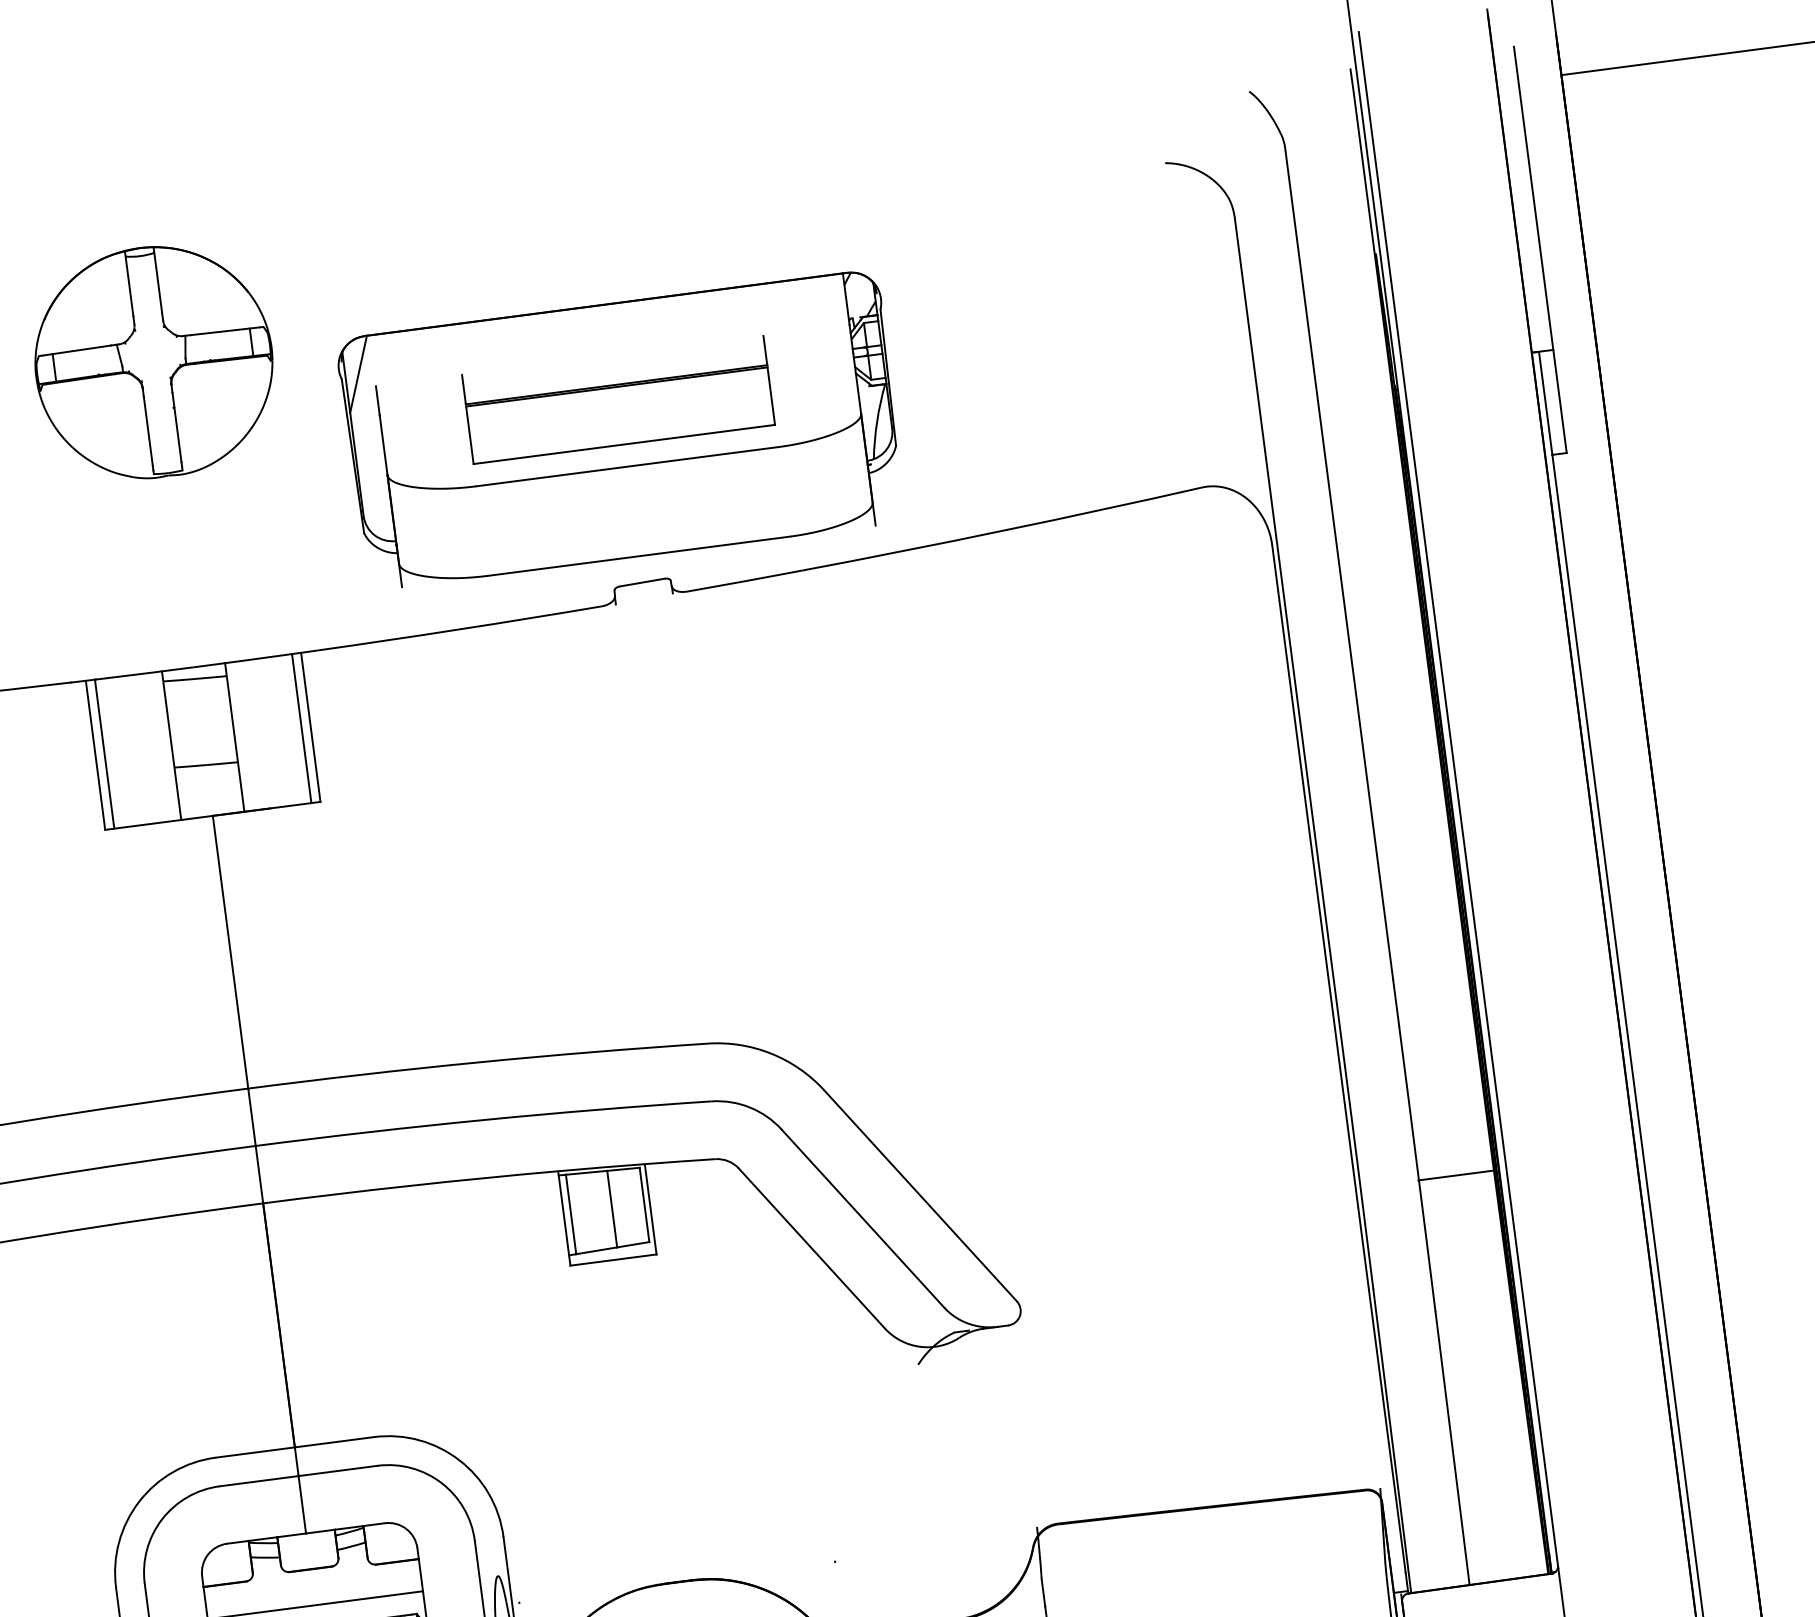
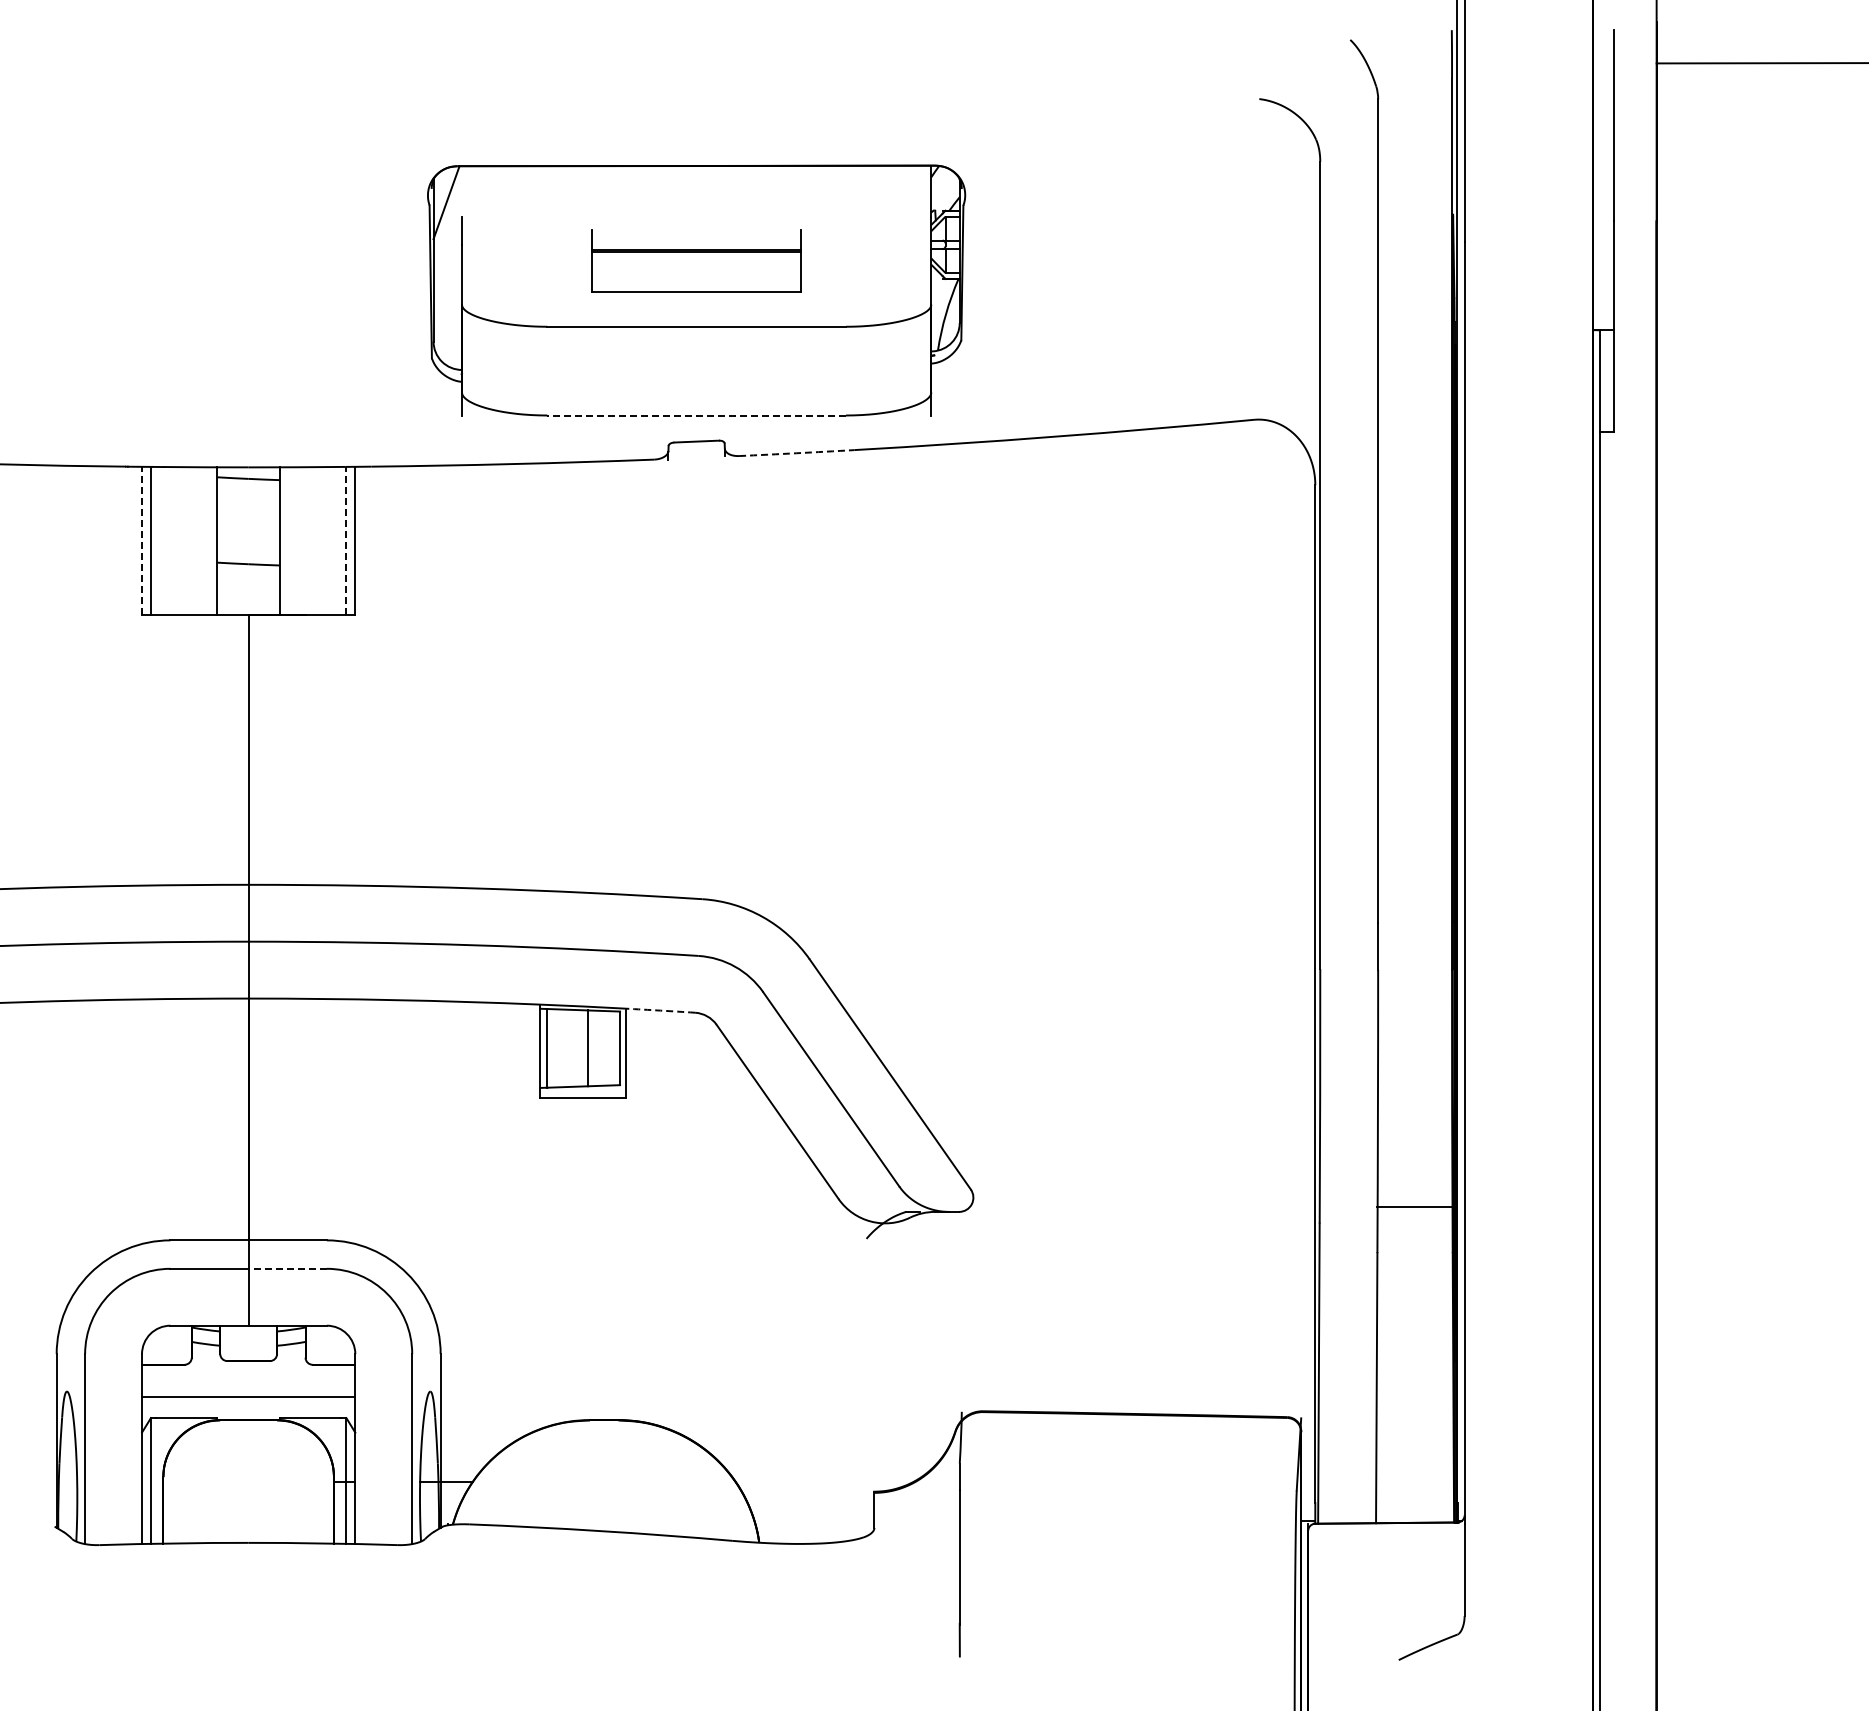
part: (153, 361) -> (248, 164), removed
part: (618, 399) -> (696, 260), size x0.7
line: (638, 556) -> (696, 415), solid -> dashed
arc: (744, 581) -> (796, 453), solid -> dashed
line: (301, 728) -> (346, 540), solid -> dashed
line: (94, 755) -> (141, 540), solid -> dashed
arc: (680, 1161) -> (660, 1010), solid -> dashed
line: (1455, 1175) -> (1414, 1207), moved
line: (337, 1470) -> (287, 1268), solid -> dashed

